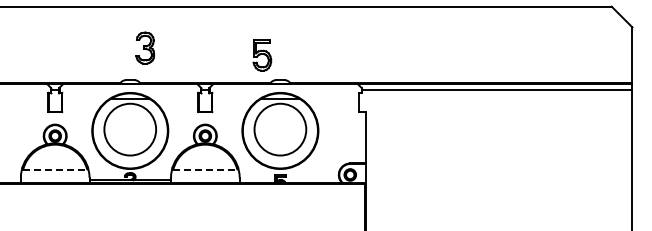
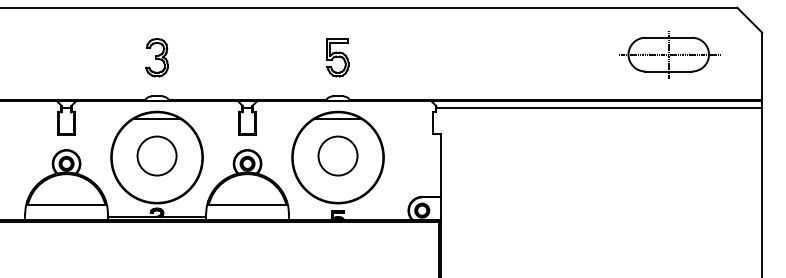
part: (555, 45) -> (669, 54), added
part: (144, 47) -> (156, 57), moved
part: (262, 55) -> (338, 58), moved
circle: (130, 129) -> (157, 155), size x0.62
circle: (280, 129) -> (338, 155), size x0.62
line: (55, 169) -> (66, 204), dashed -> solid
line: (205, 169) -> (247, 204), dashed -> solid

